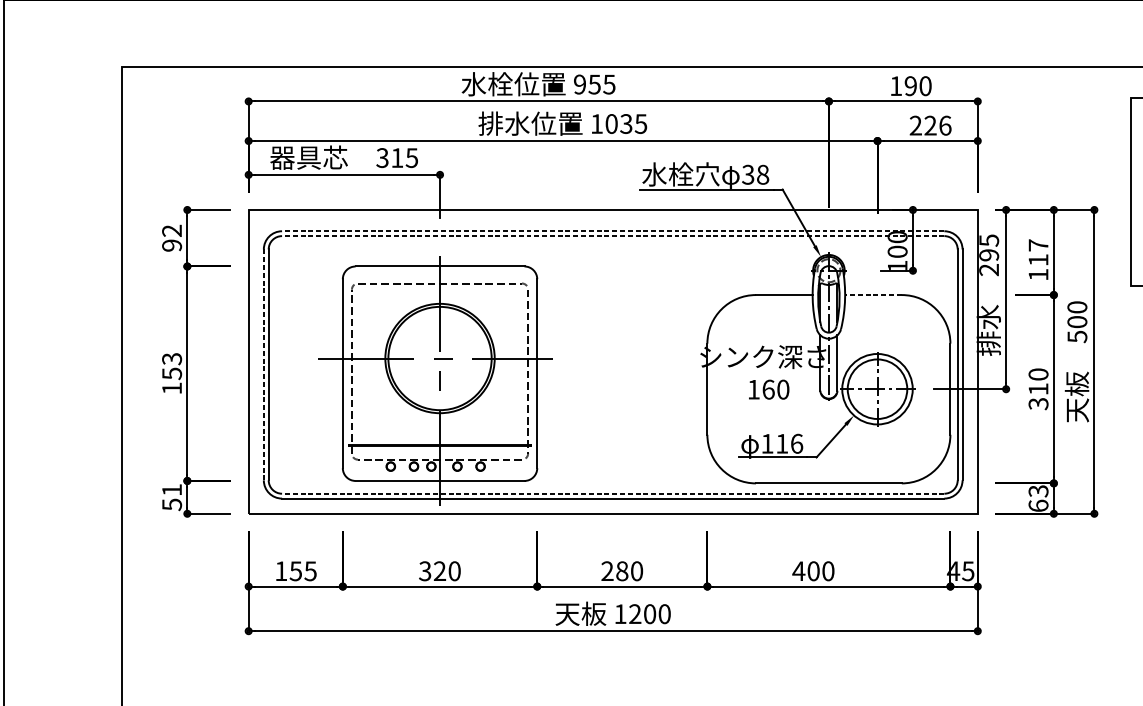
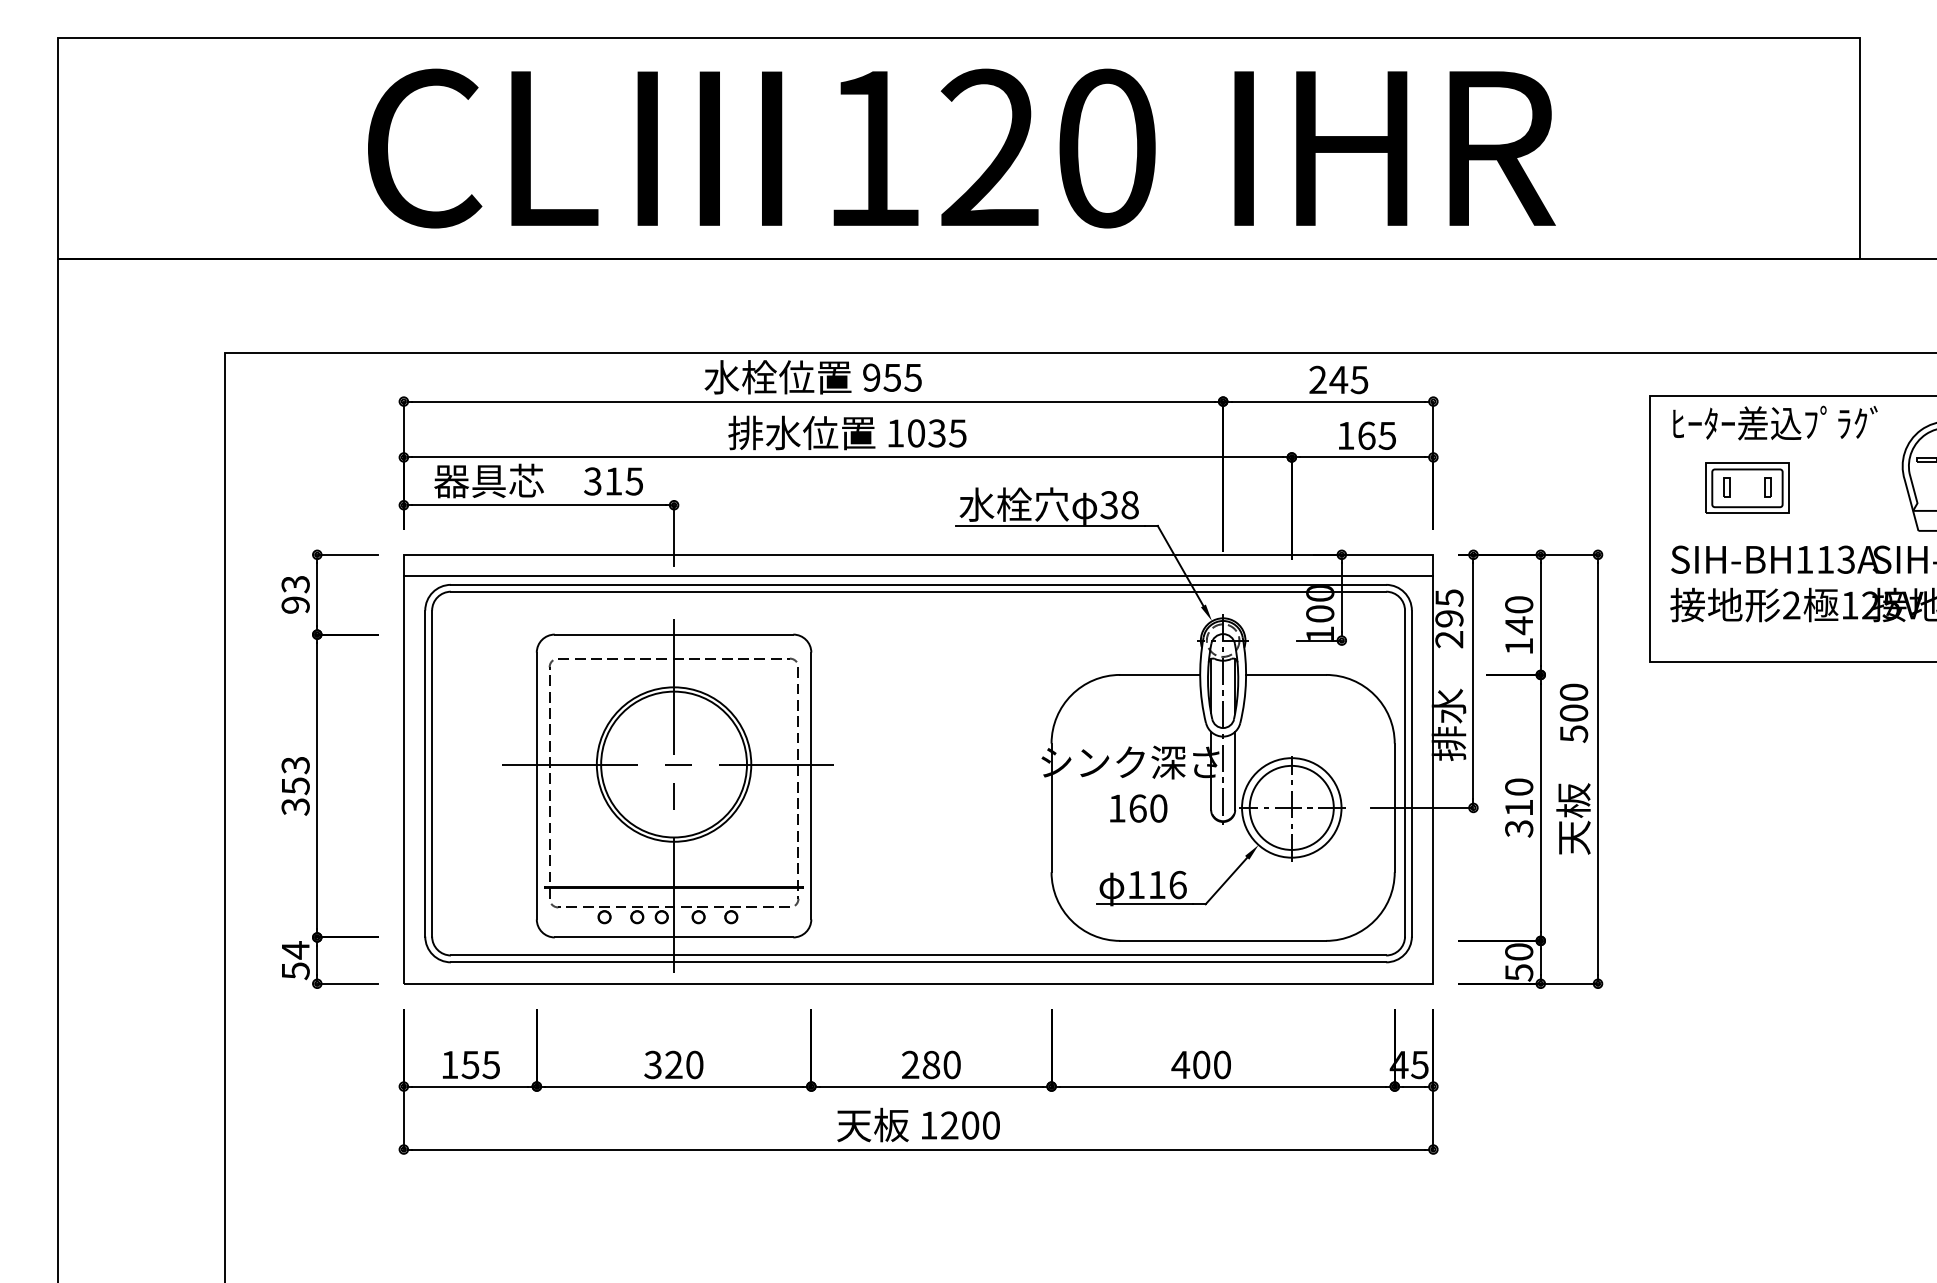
text: (910, 85) -> (1338, 379), 190 -> 245
text: (930, 125) -> (1366, 435), 226 -> 165
line: (613, 225) -> (918, 576), added
text: (171, 231) -> (295, 584), 92 -> 93
line: (613, 231) -> (918, 584), dashed -> solid
line: (613, 235) -> (918, 591), dashed -> solid
text: (1038, 252) -> (1519, 615), 117 -> 140
line: (873, 294) -> (1285, 674), dashed -> solid
line: (264, 365) -> (425, 774), dashed -> solid
text: (171, 388) -> (295, 806), 153 -> 353
text: (171, 490) -> (295, 950), 51 -> 54
line: (613, 493) -> (918, 955), dashed -> solid
text: (1038, 498) -> (1519, 962), 63 -> 50

